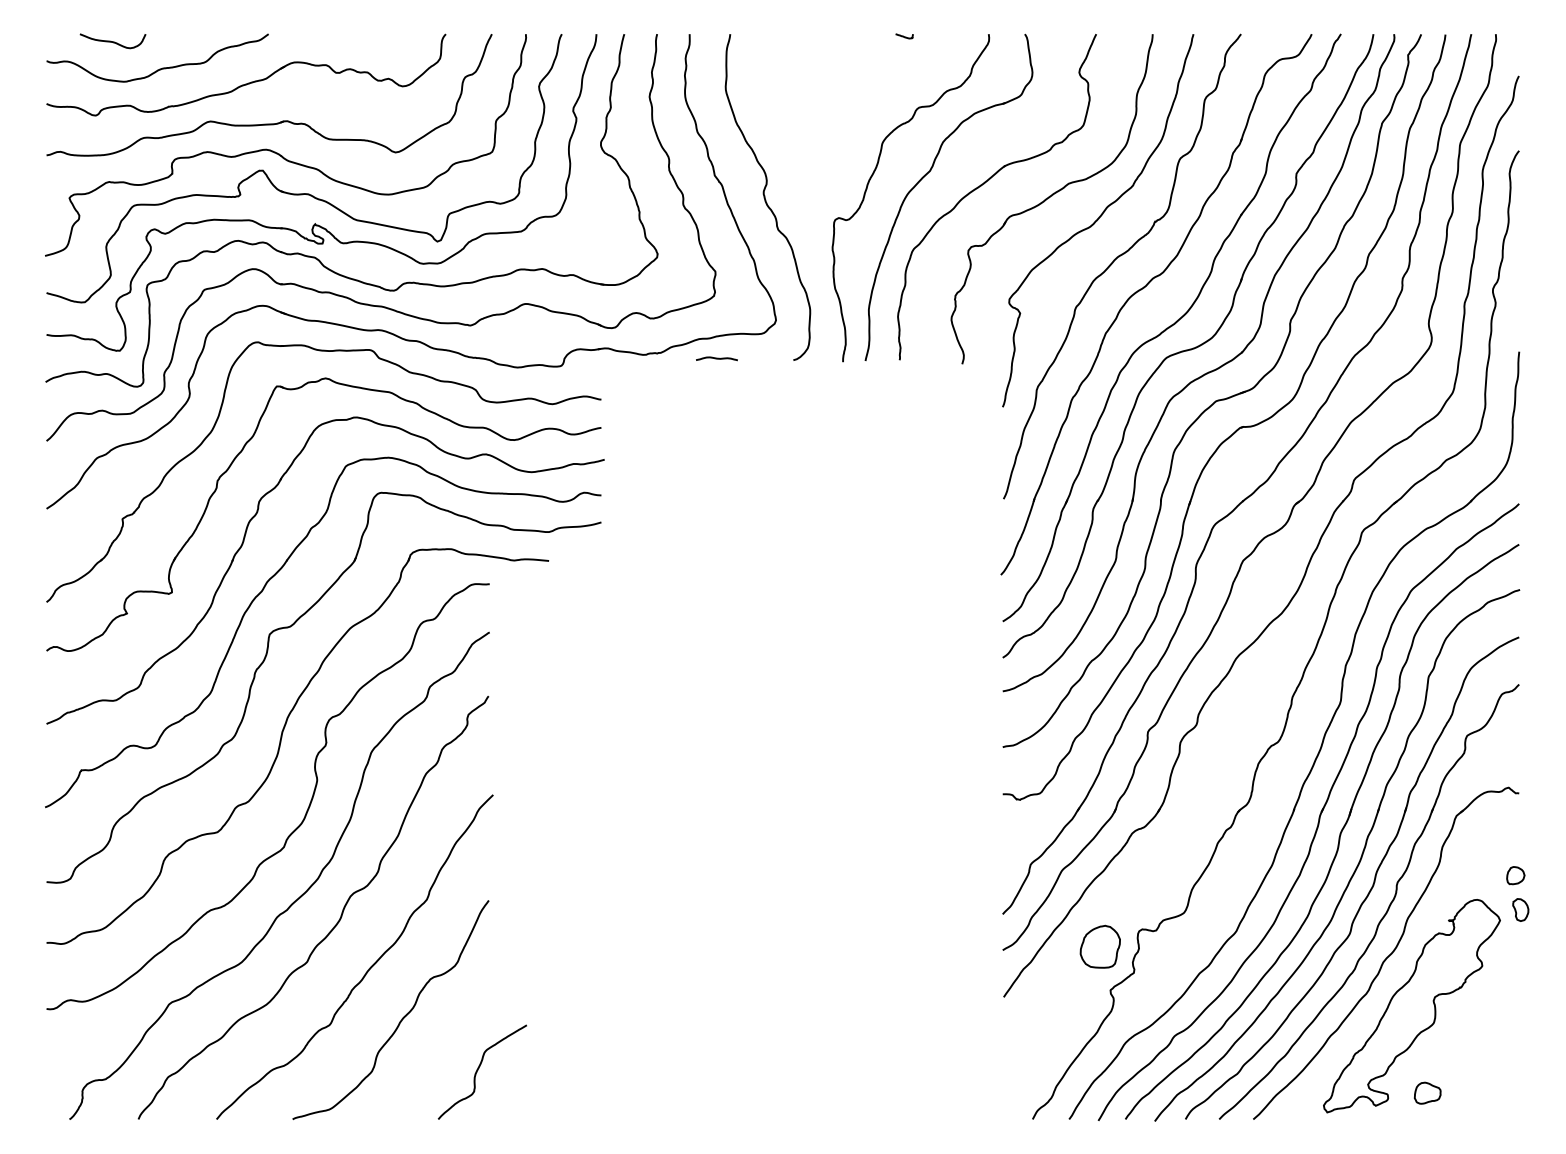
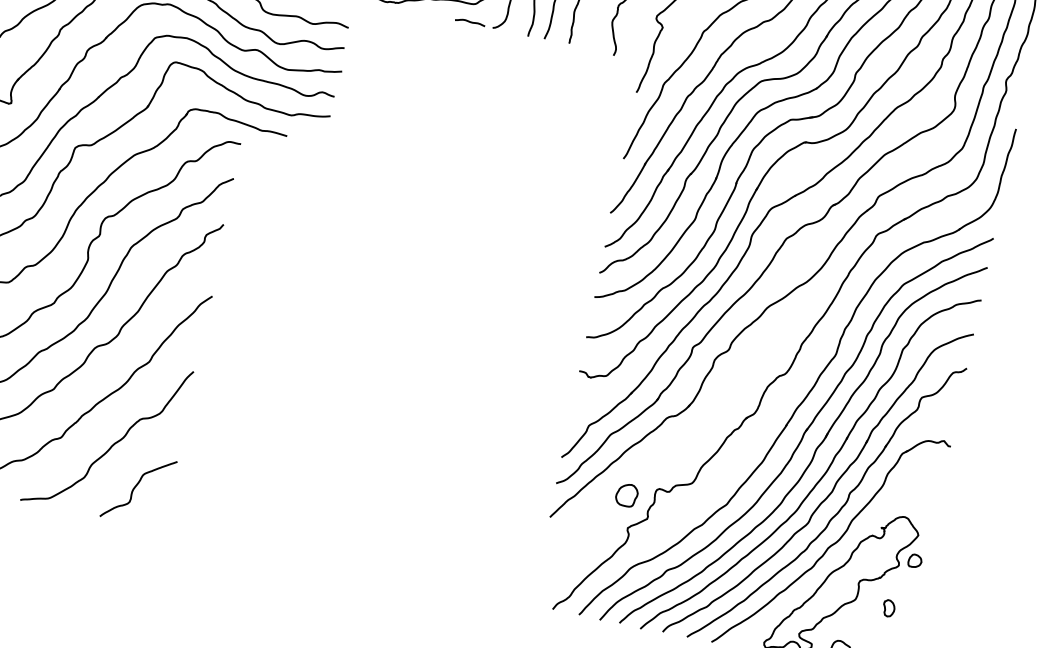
curve: (716, 358) -> (469, 21), moved
part: (1515, 875) -> (914, 560), moved
part: (1520, 909) -> (888, 608), moved
part: (1100, 946) -> (627, 495), size x0.71
curve: (478, 1070) -> (136, 487), moved

